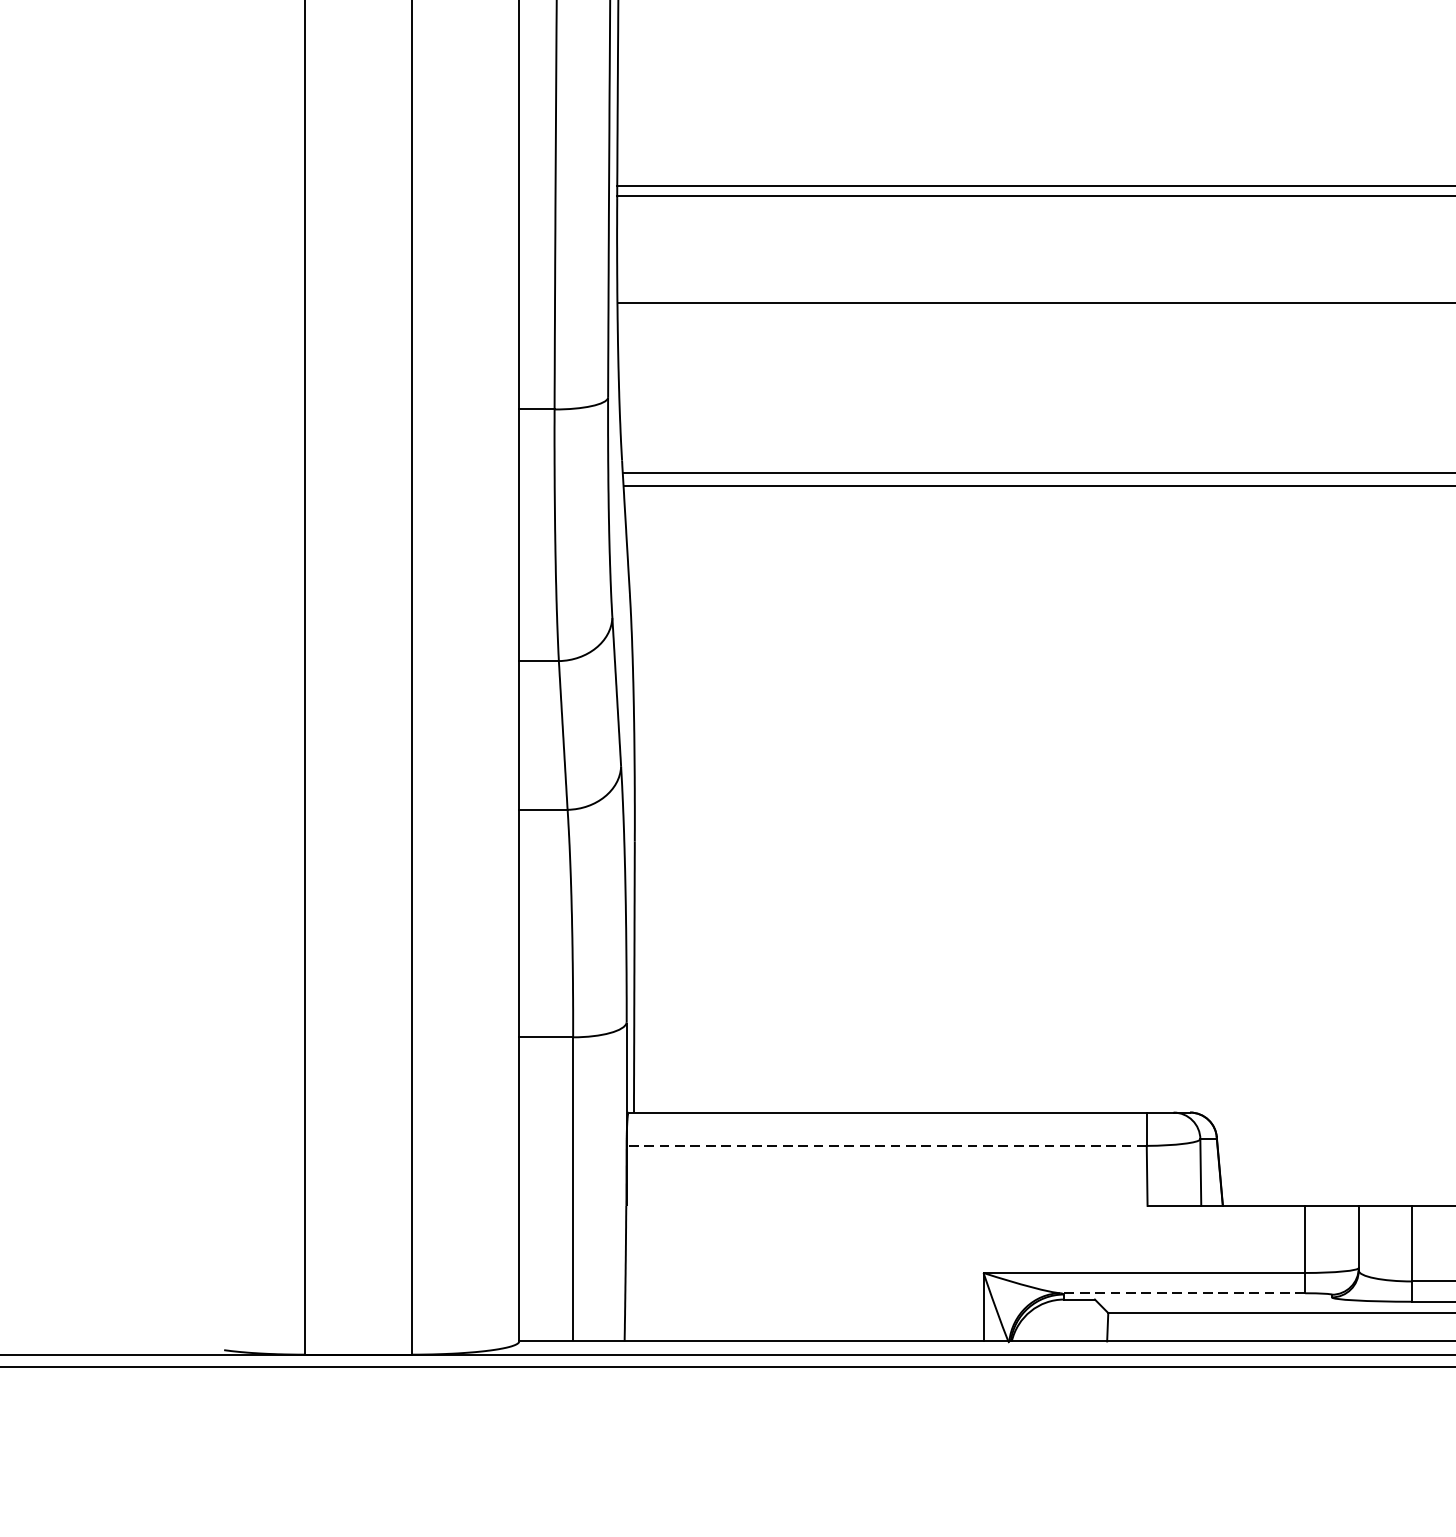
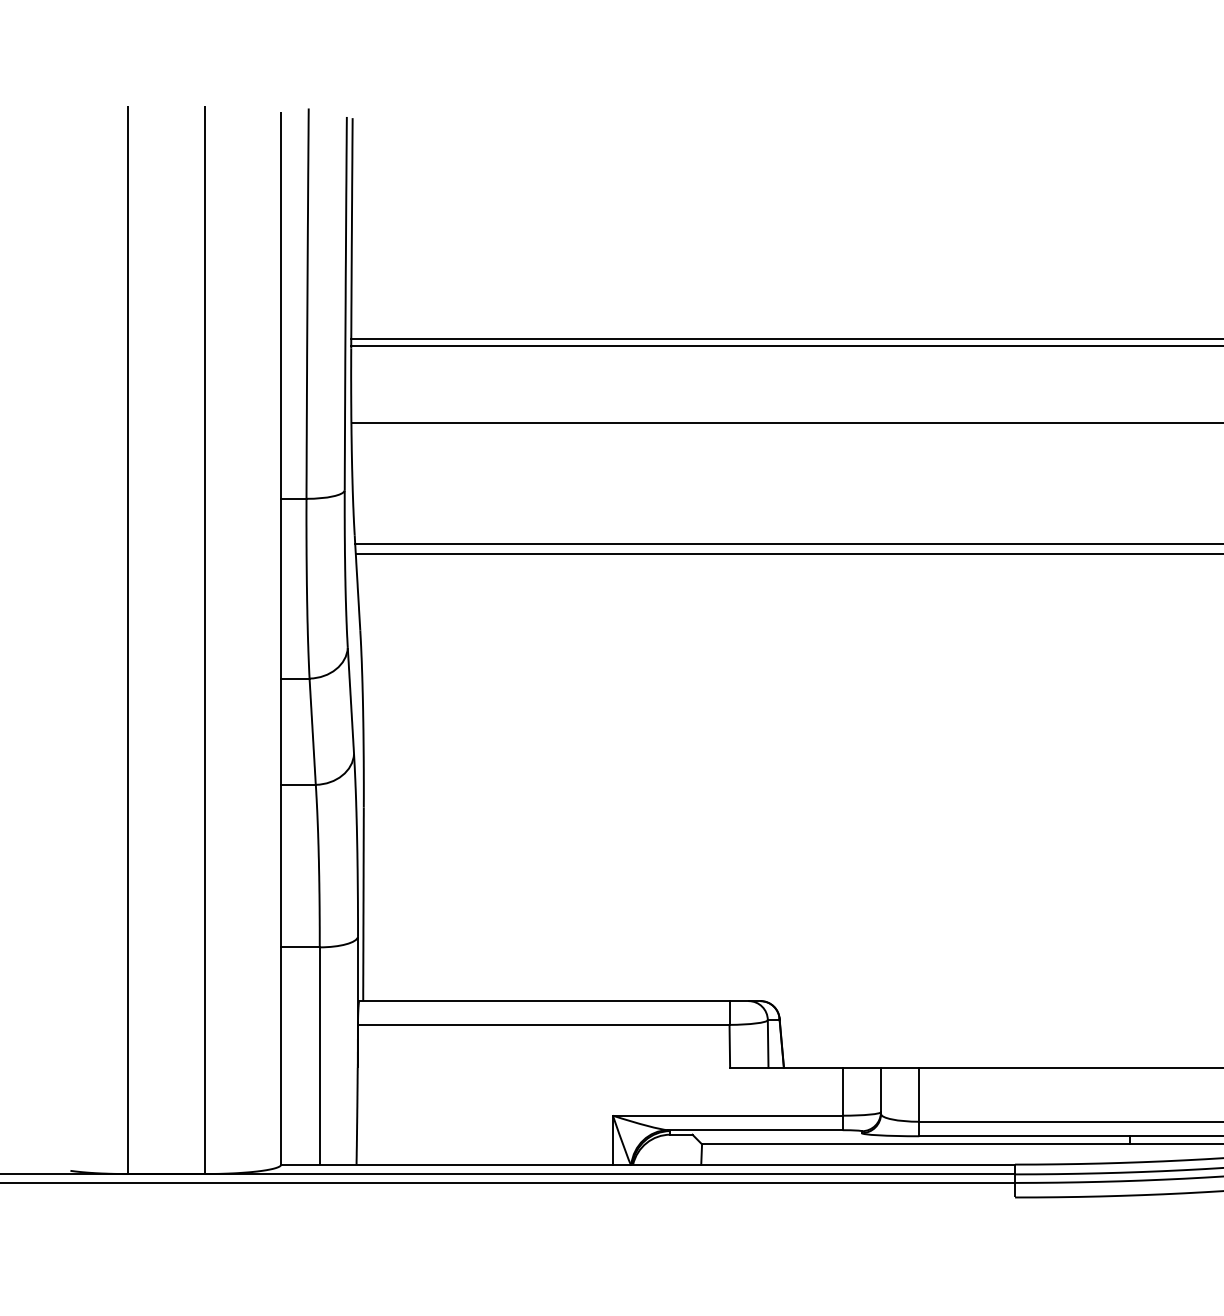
line: (886, 1145) -> (543, 1024), dashed -> solid
line: (1181, 1293) -> (754, 1130), dashed -> solid

